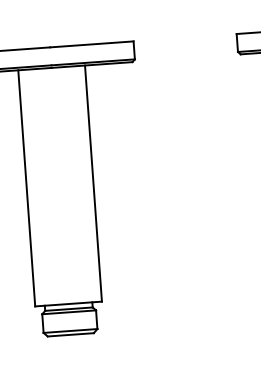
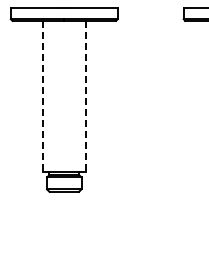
line: (93, 183) -> (85, 96), solid -> dashed
line: (26, 188) -> (42, 96), solid -> dashed

